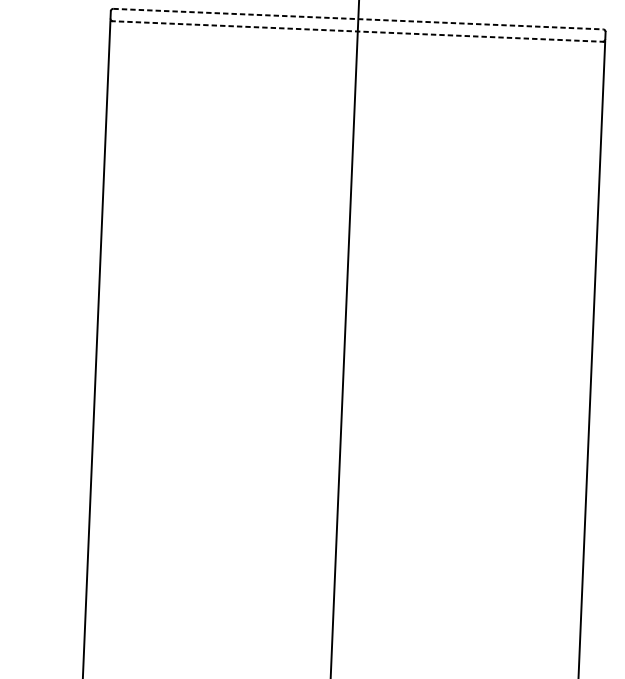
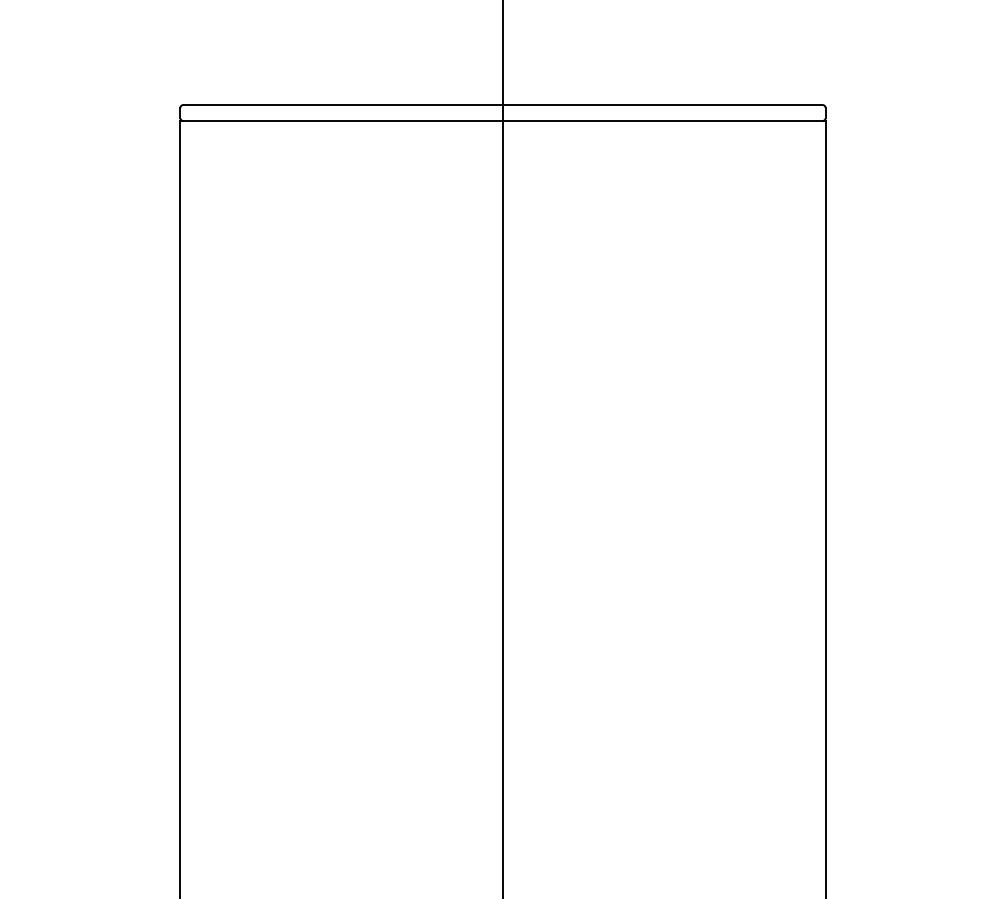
line: (358, 18) -> (503, 104), dashed -> solid
line: (358, 31) -> (503, 121), dashed -> solid

